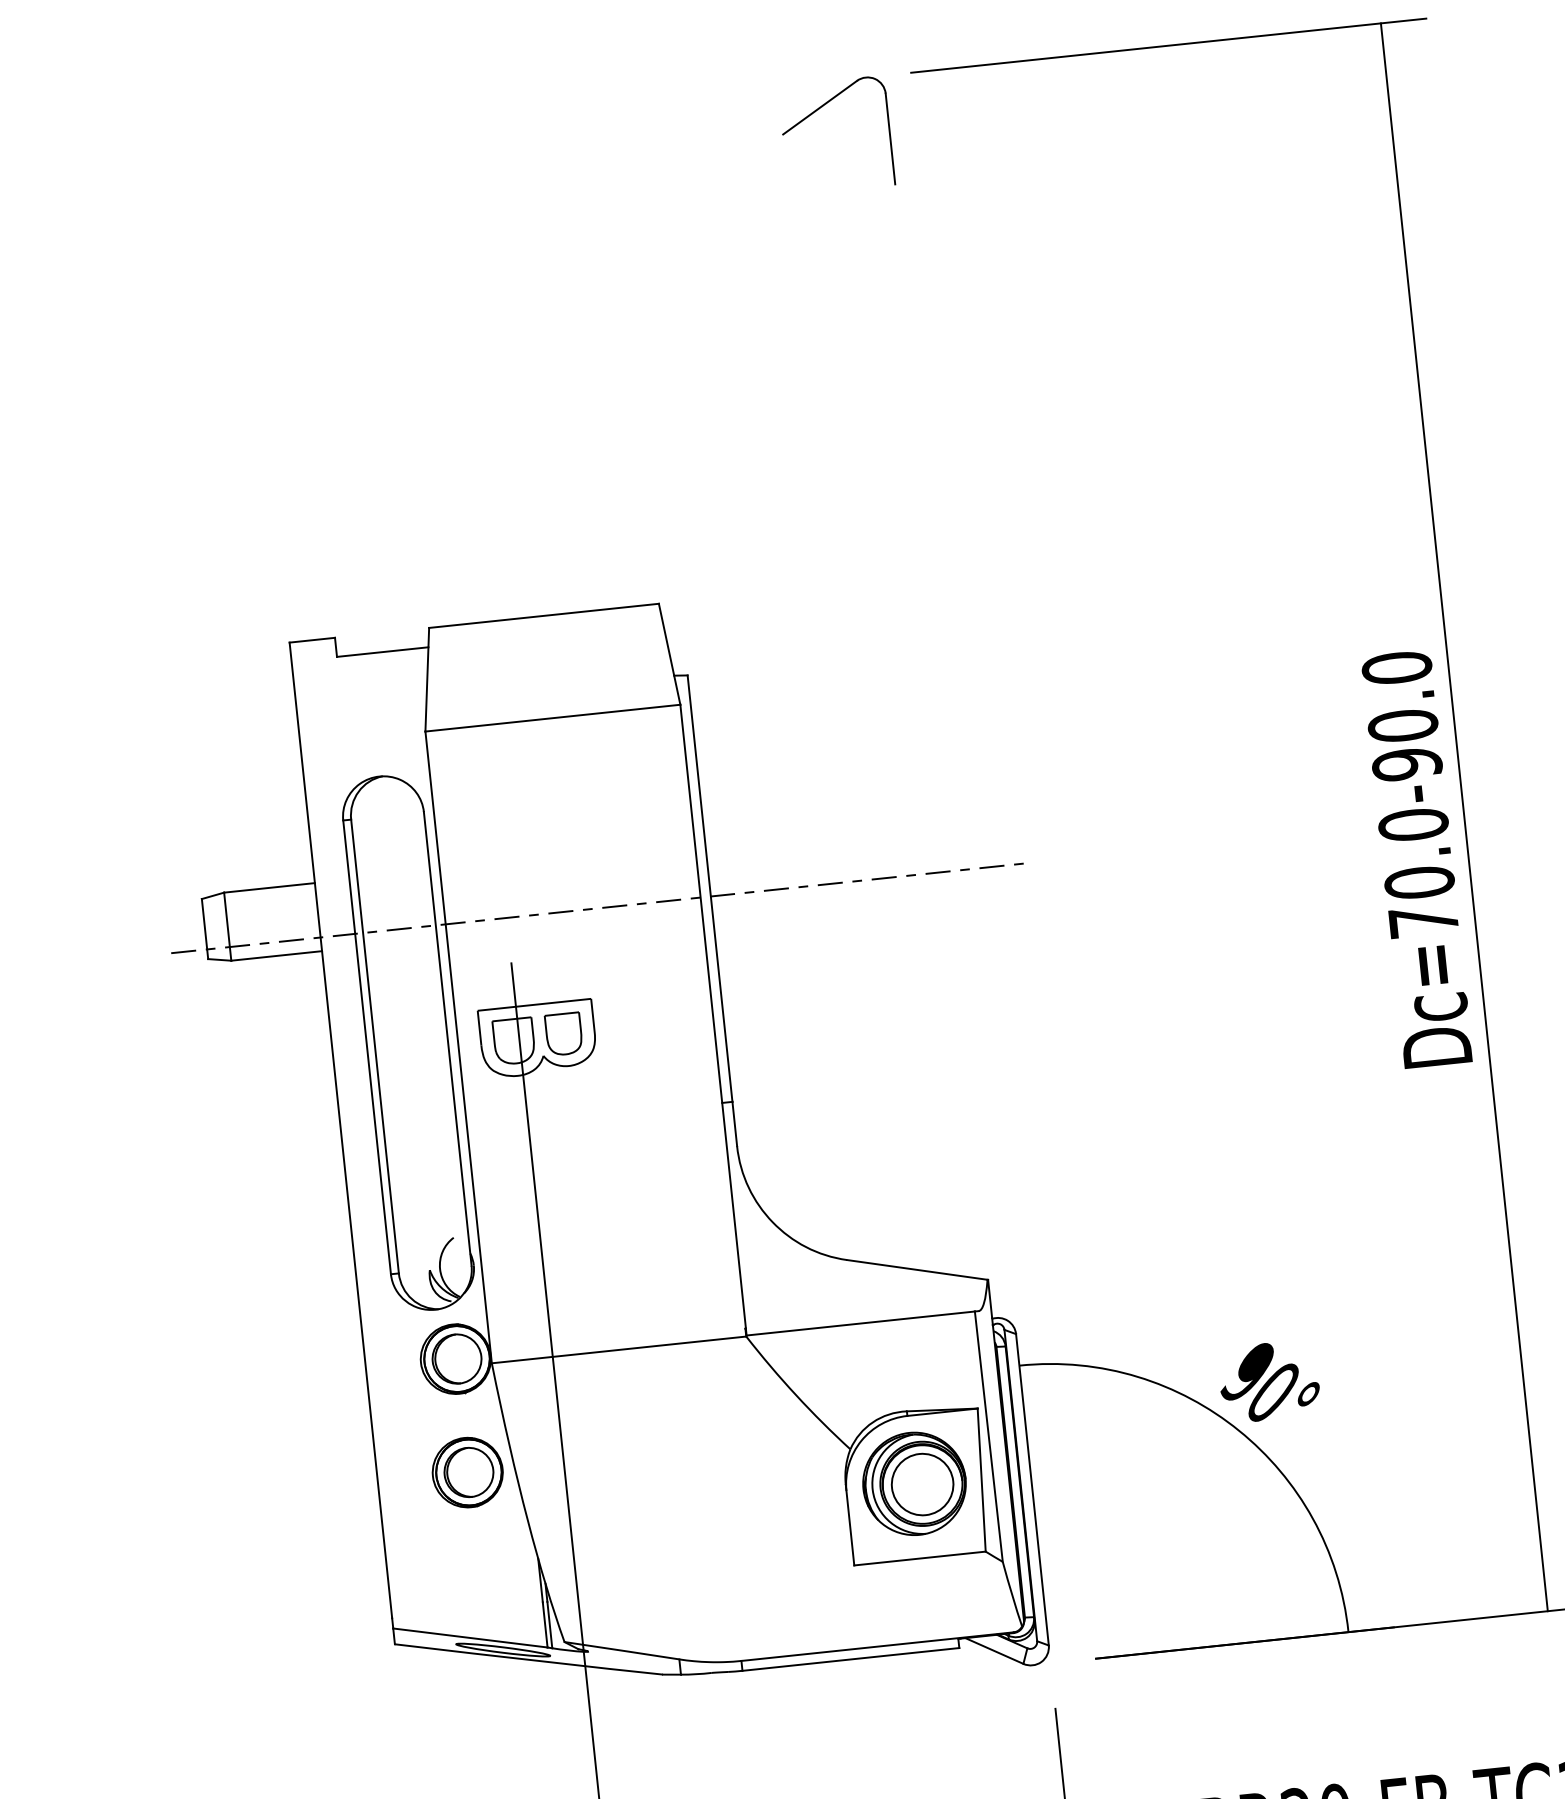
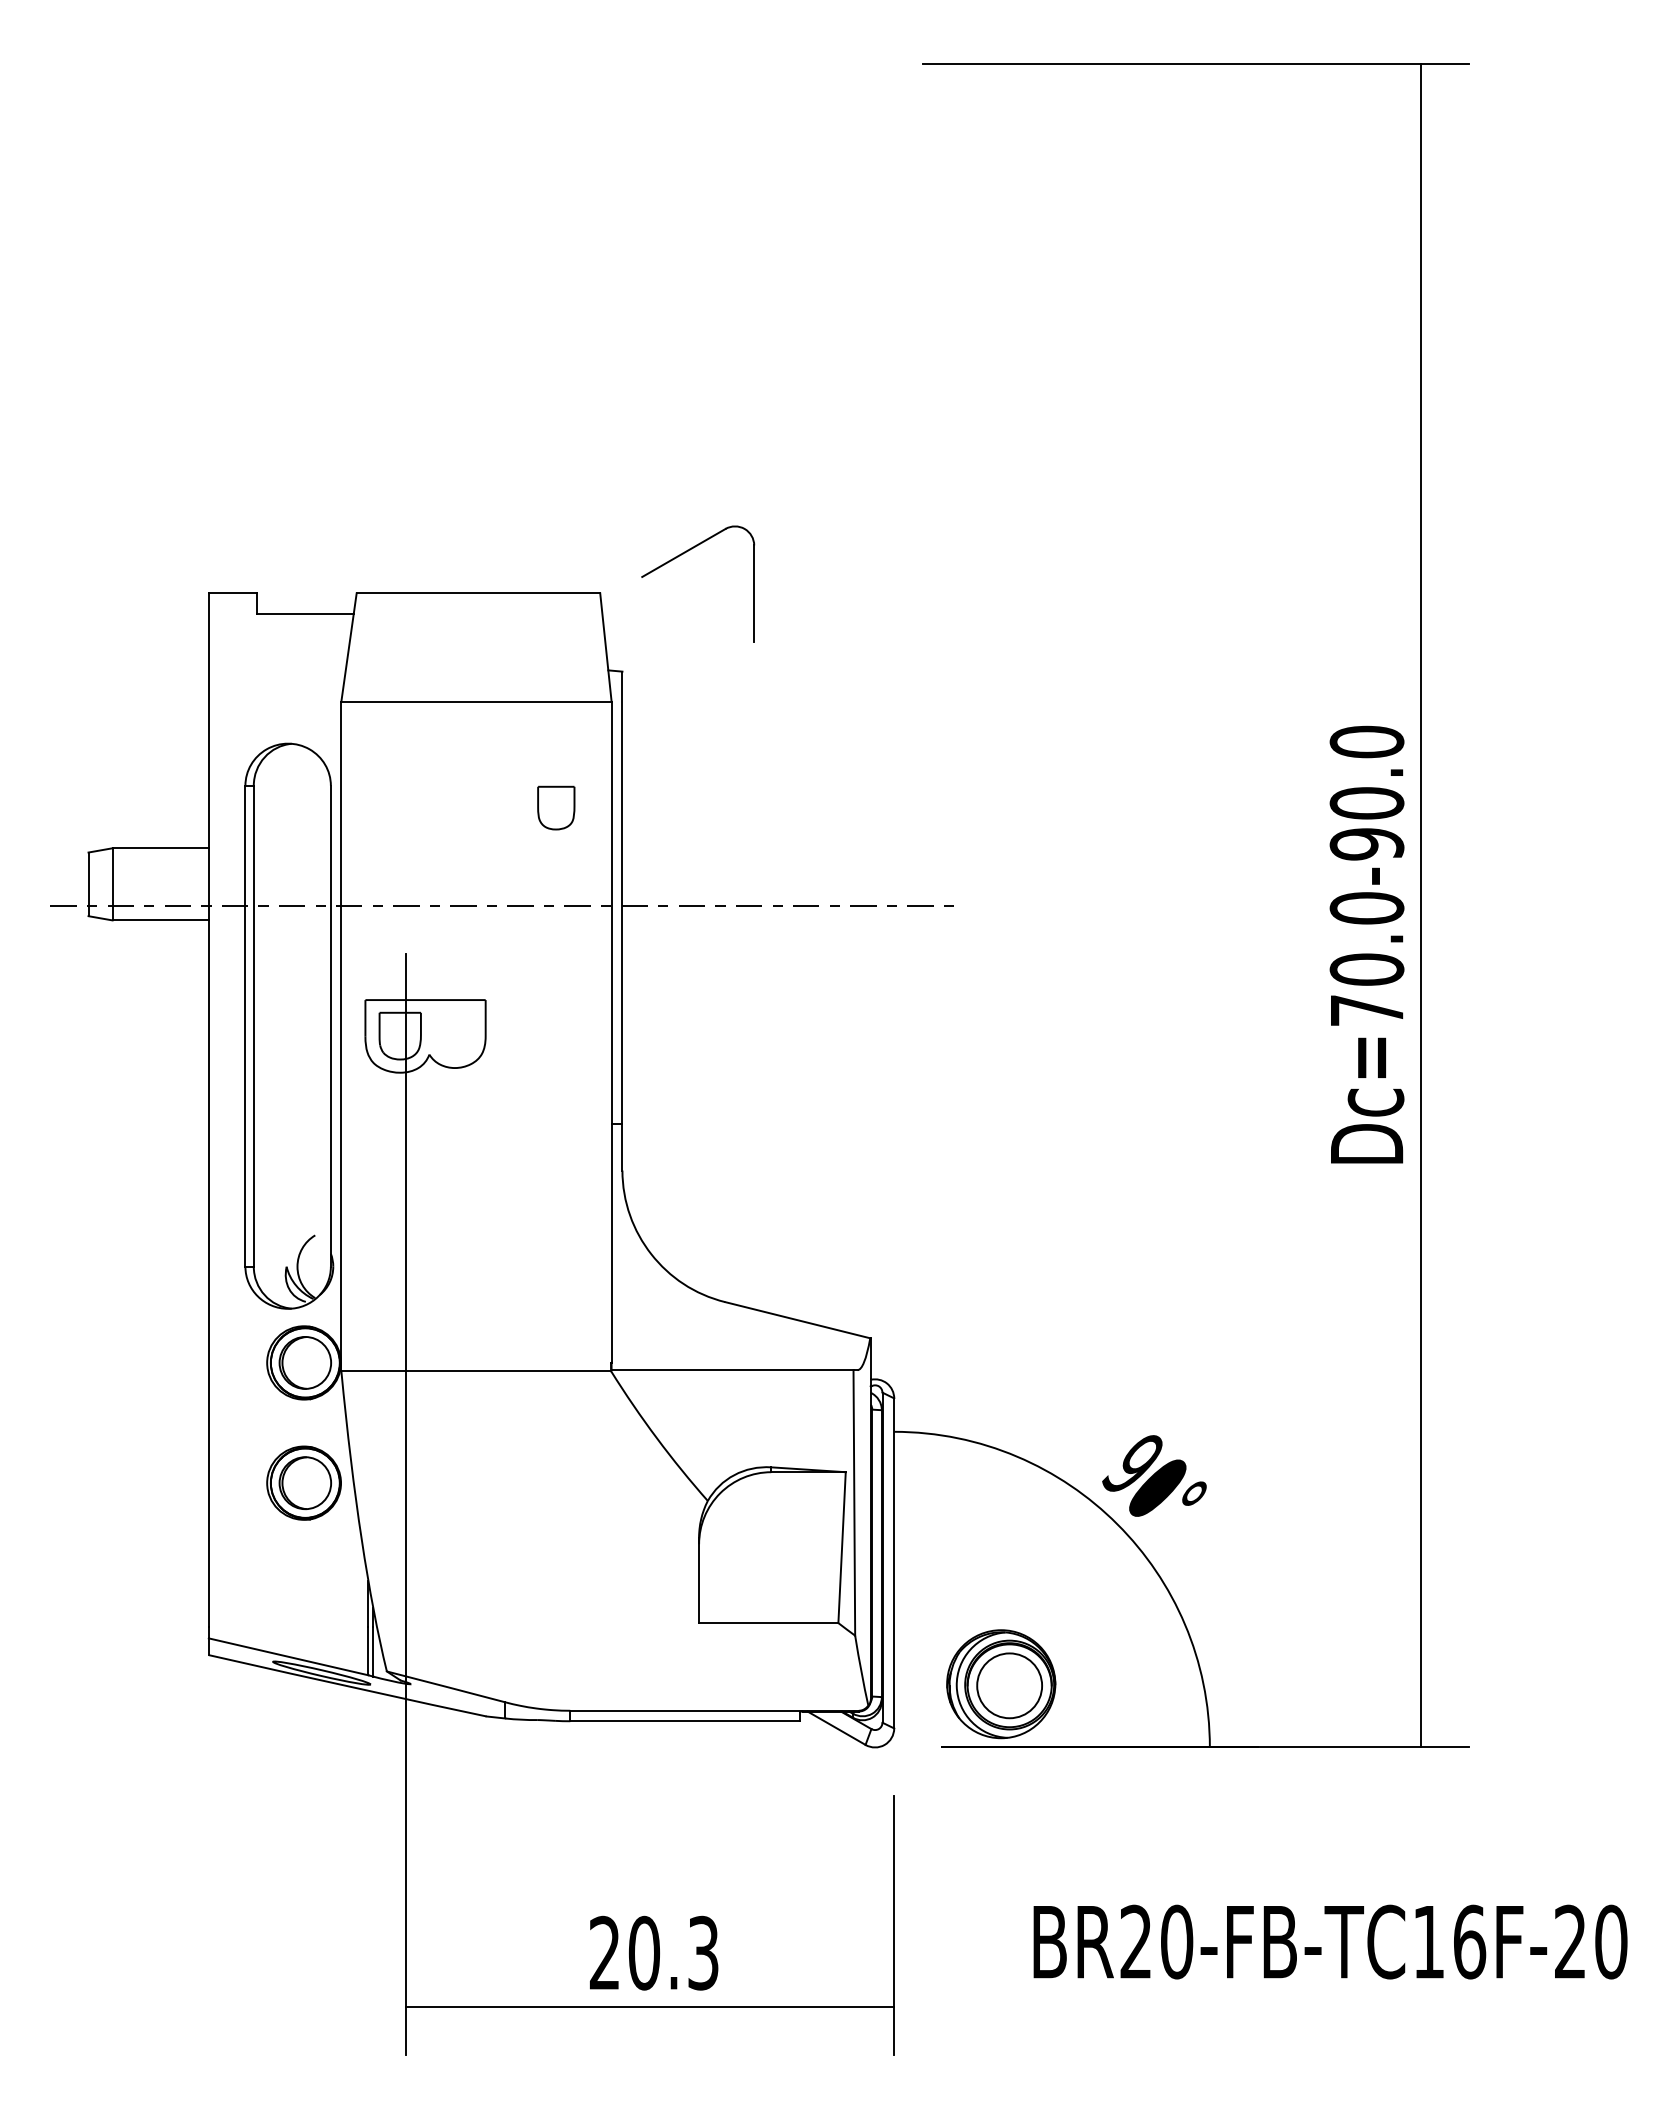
part: (819, 109) -> (683, 554), moved
part: (564, 1033) -> (556, 807), moved
part: (914, 1484) -> (1001, 1684), moved

